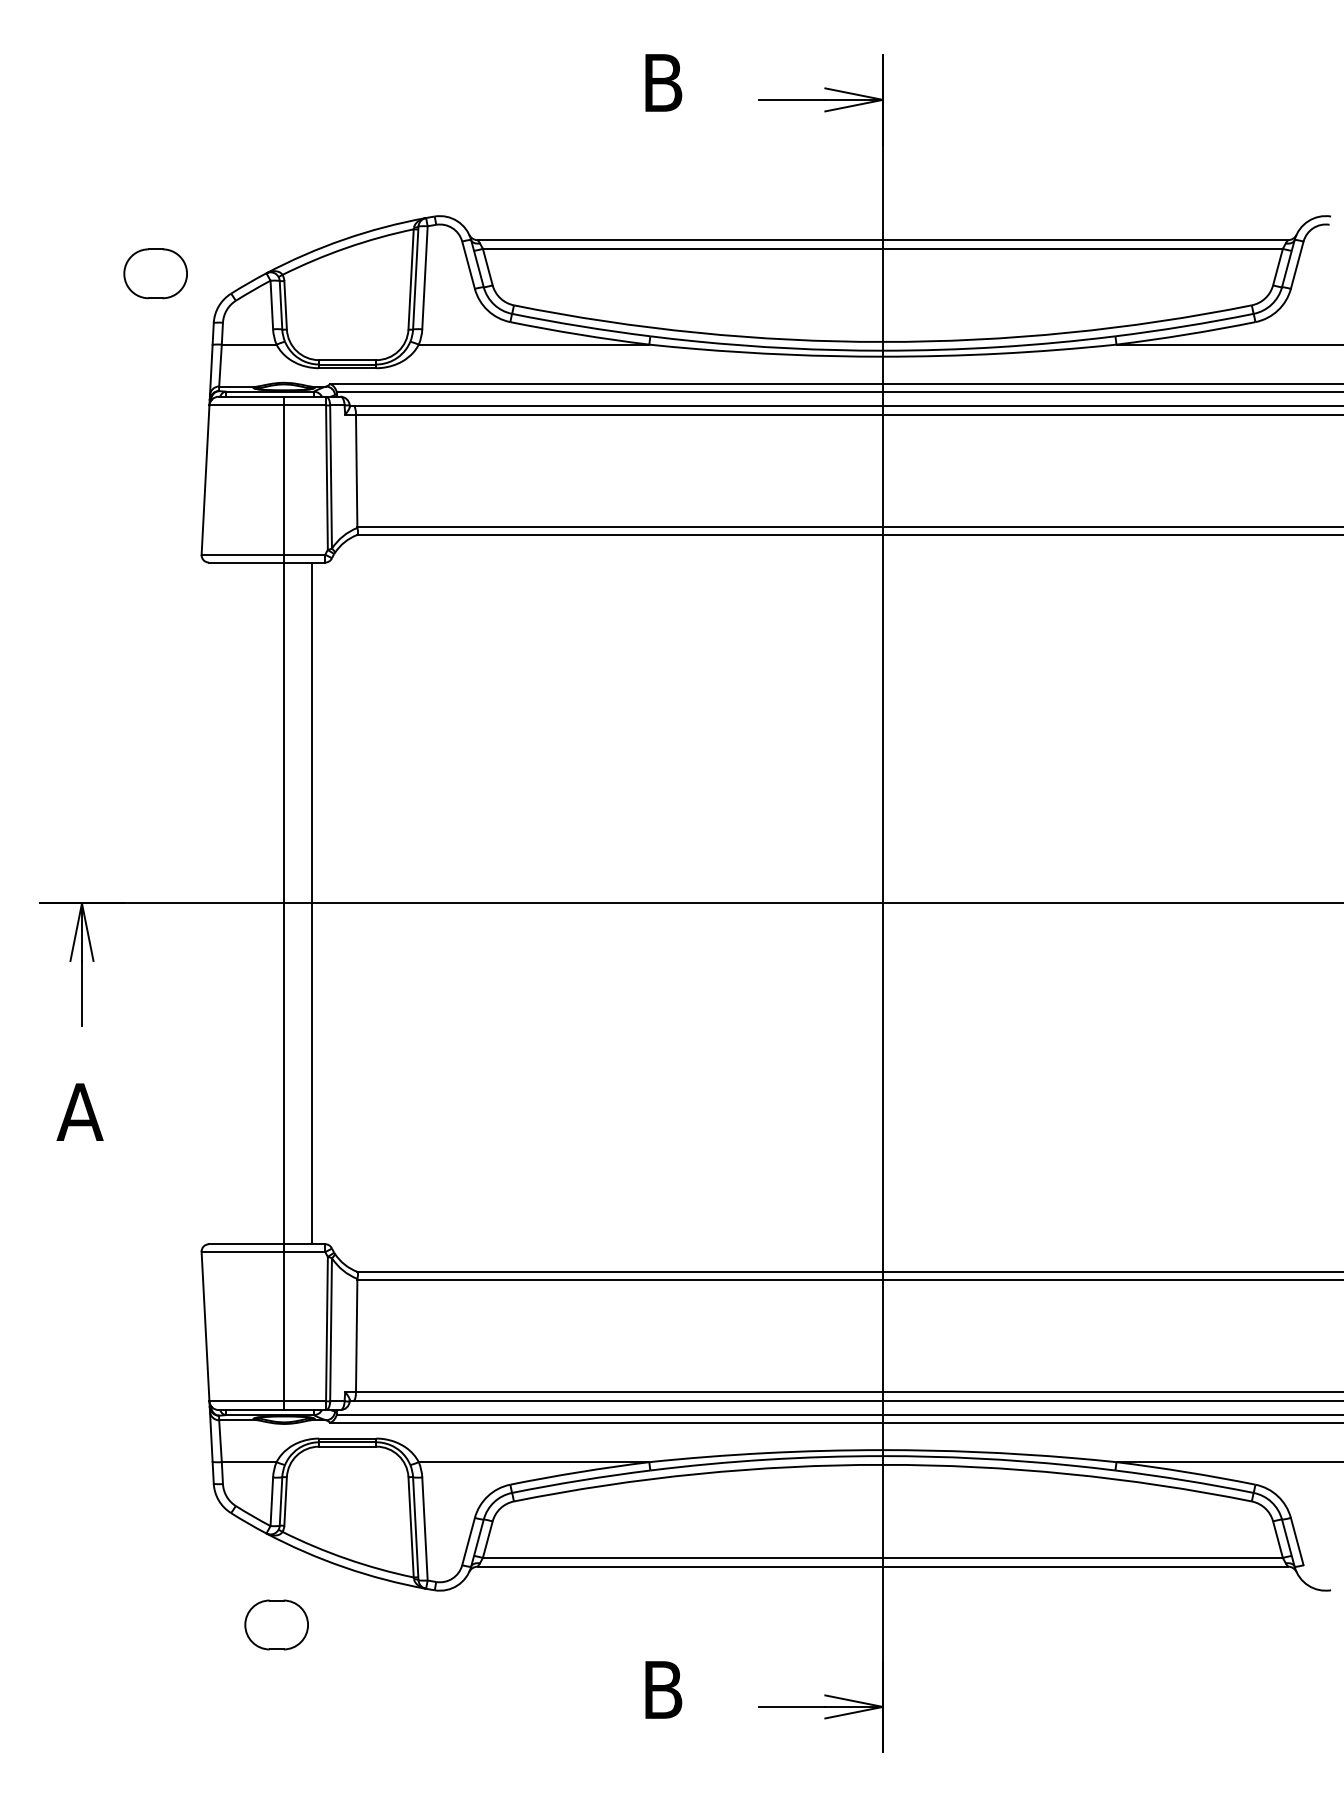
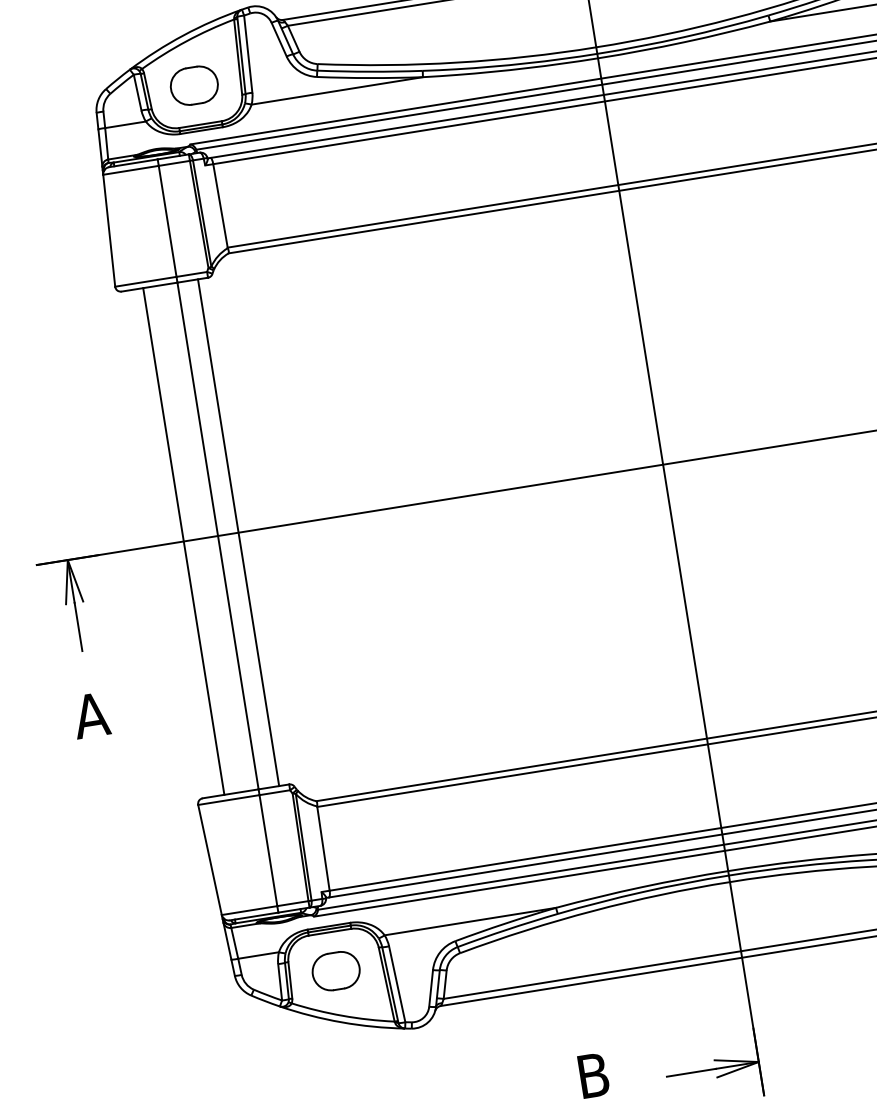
part: (155, 273) -> (194, 85), moved
line: (238, 903) -> (184, 541), added
part: (276, 1624) -> (335, 970), moved

